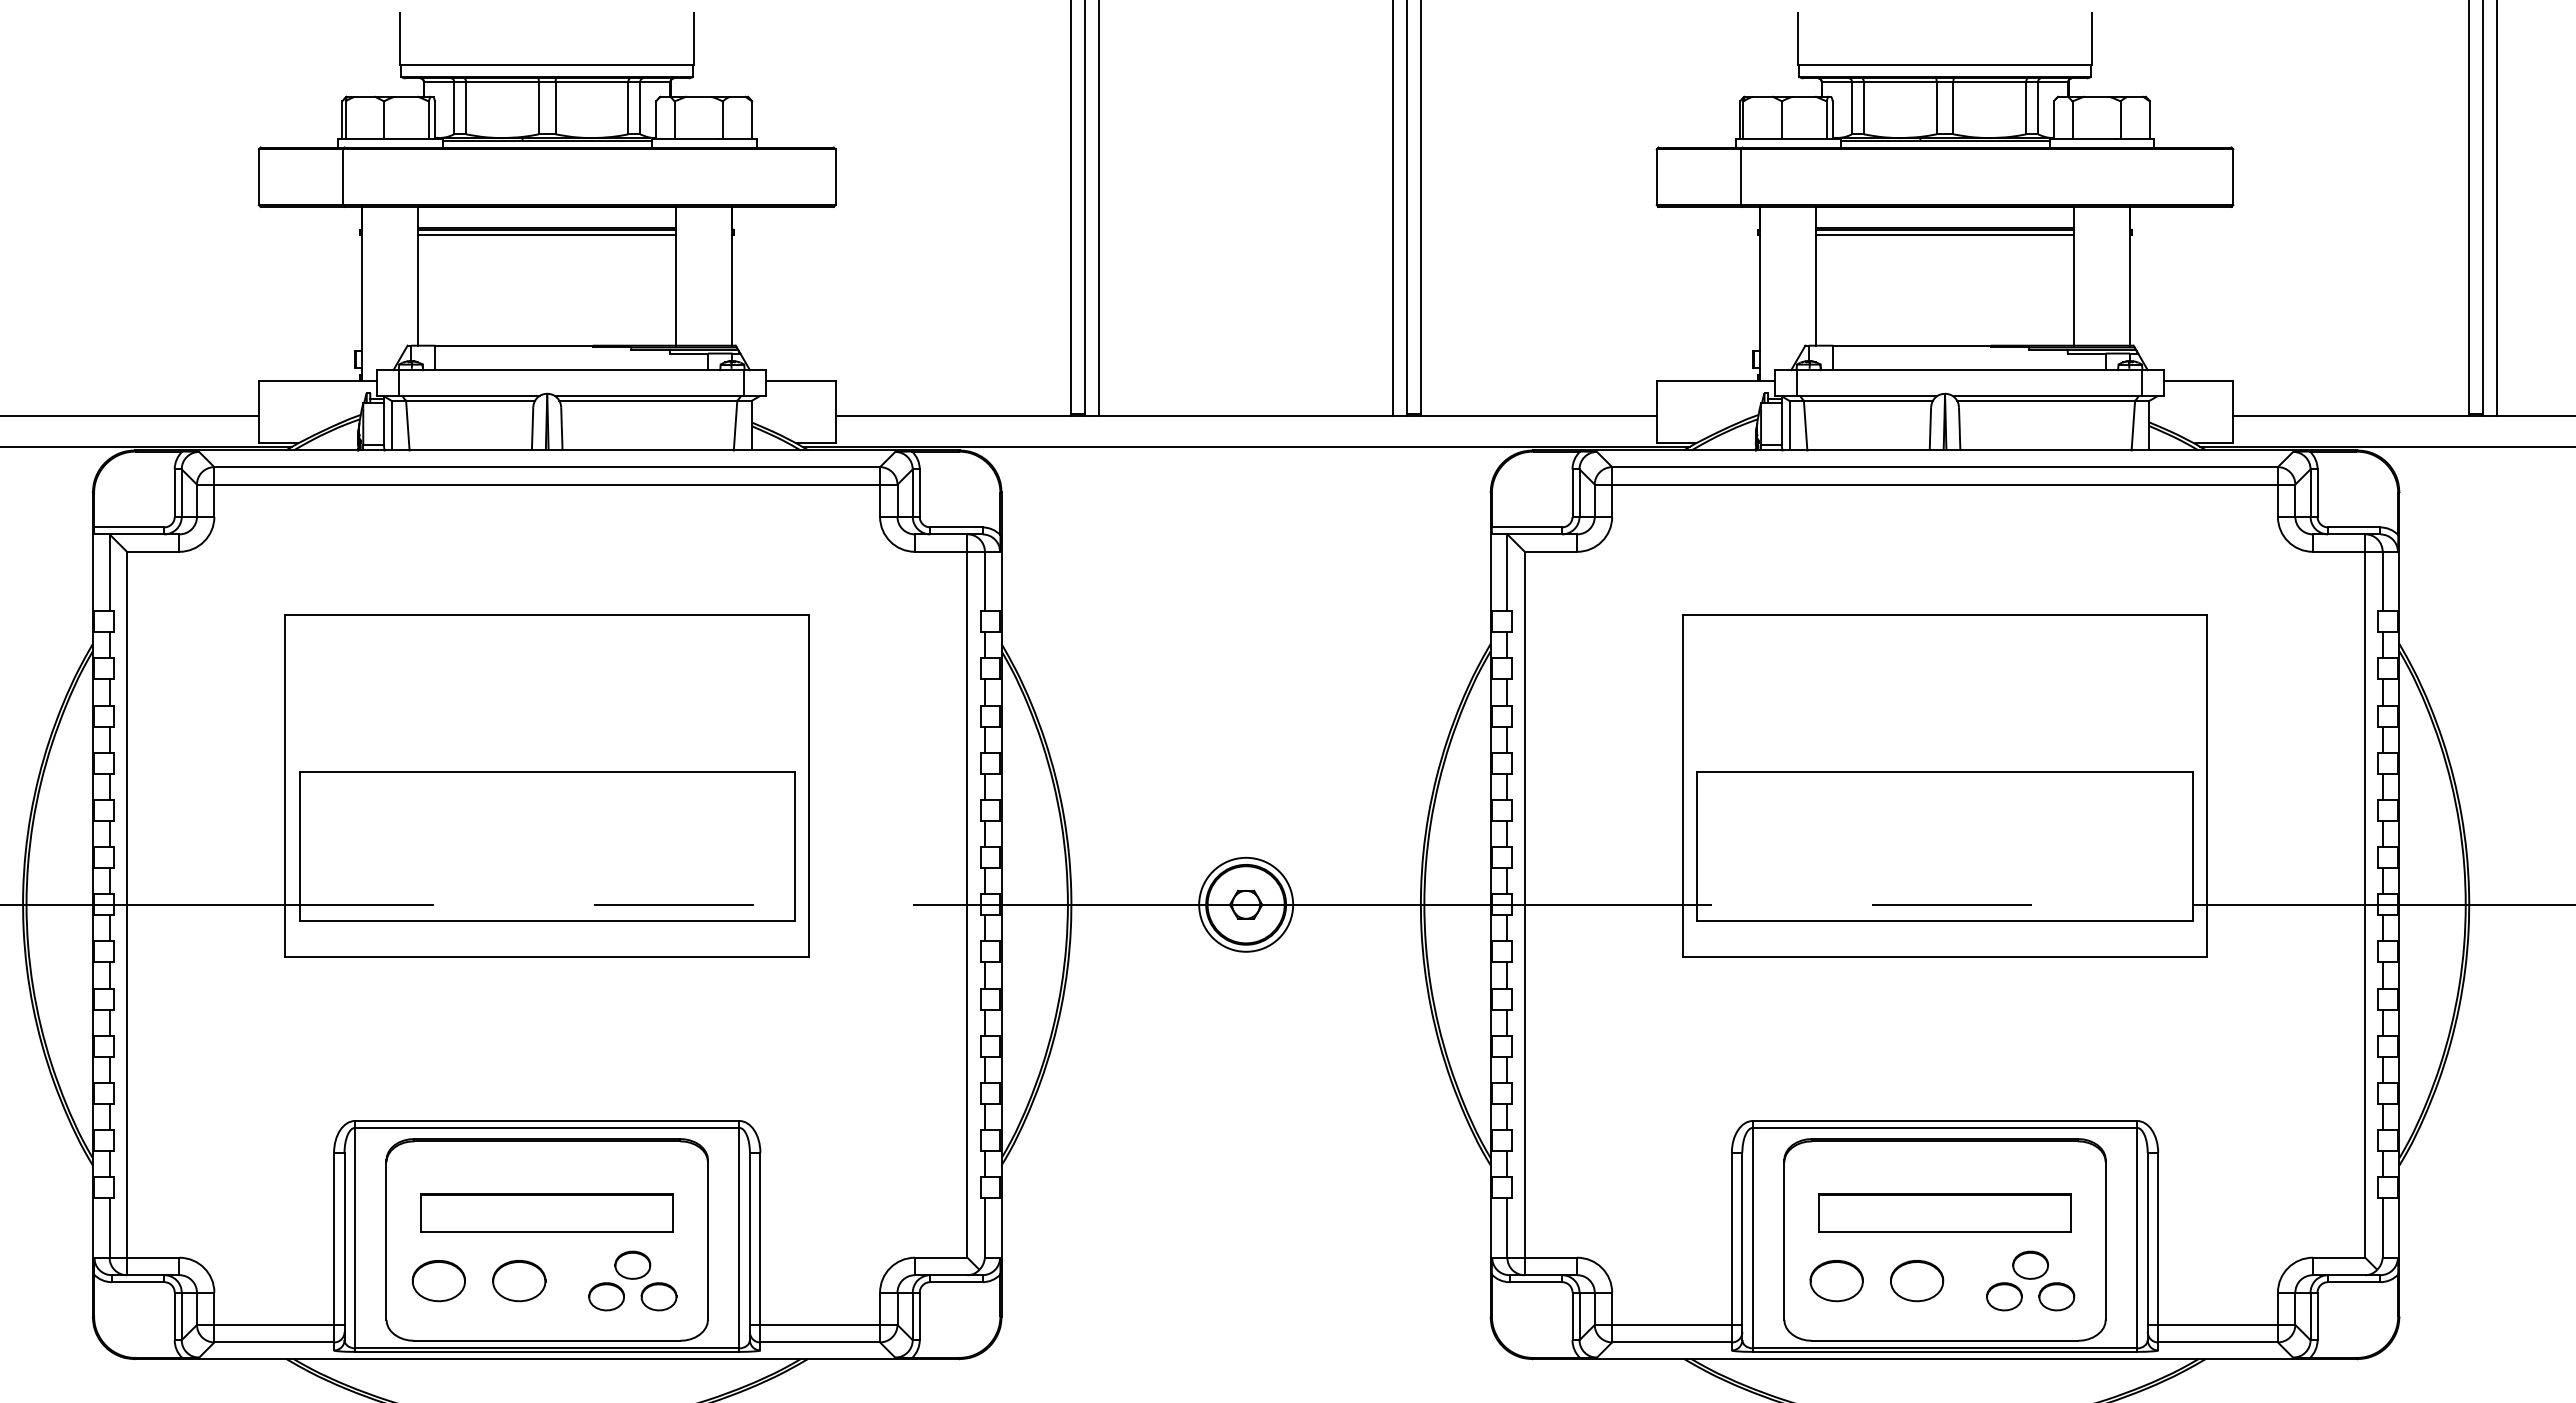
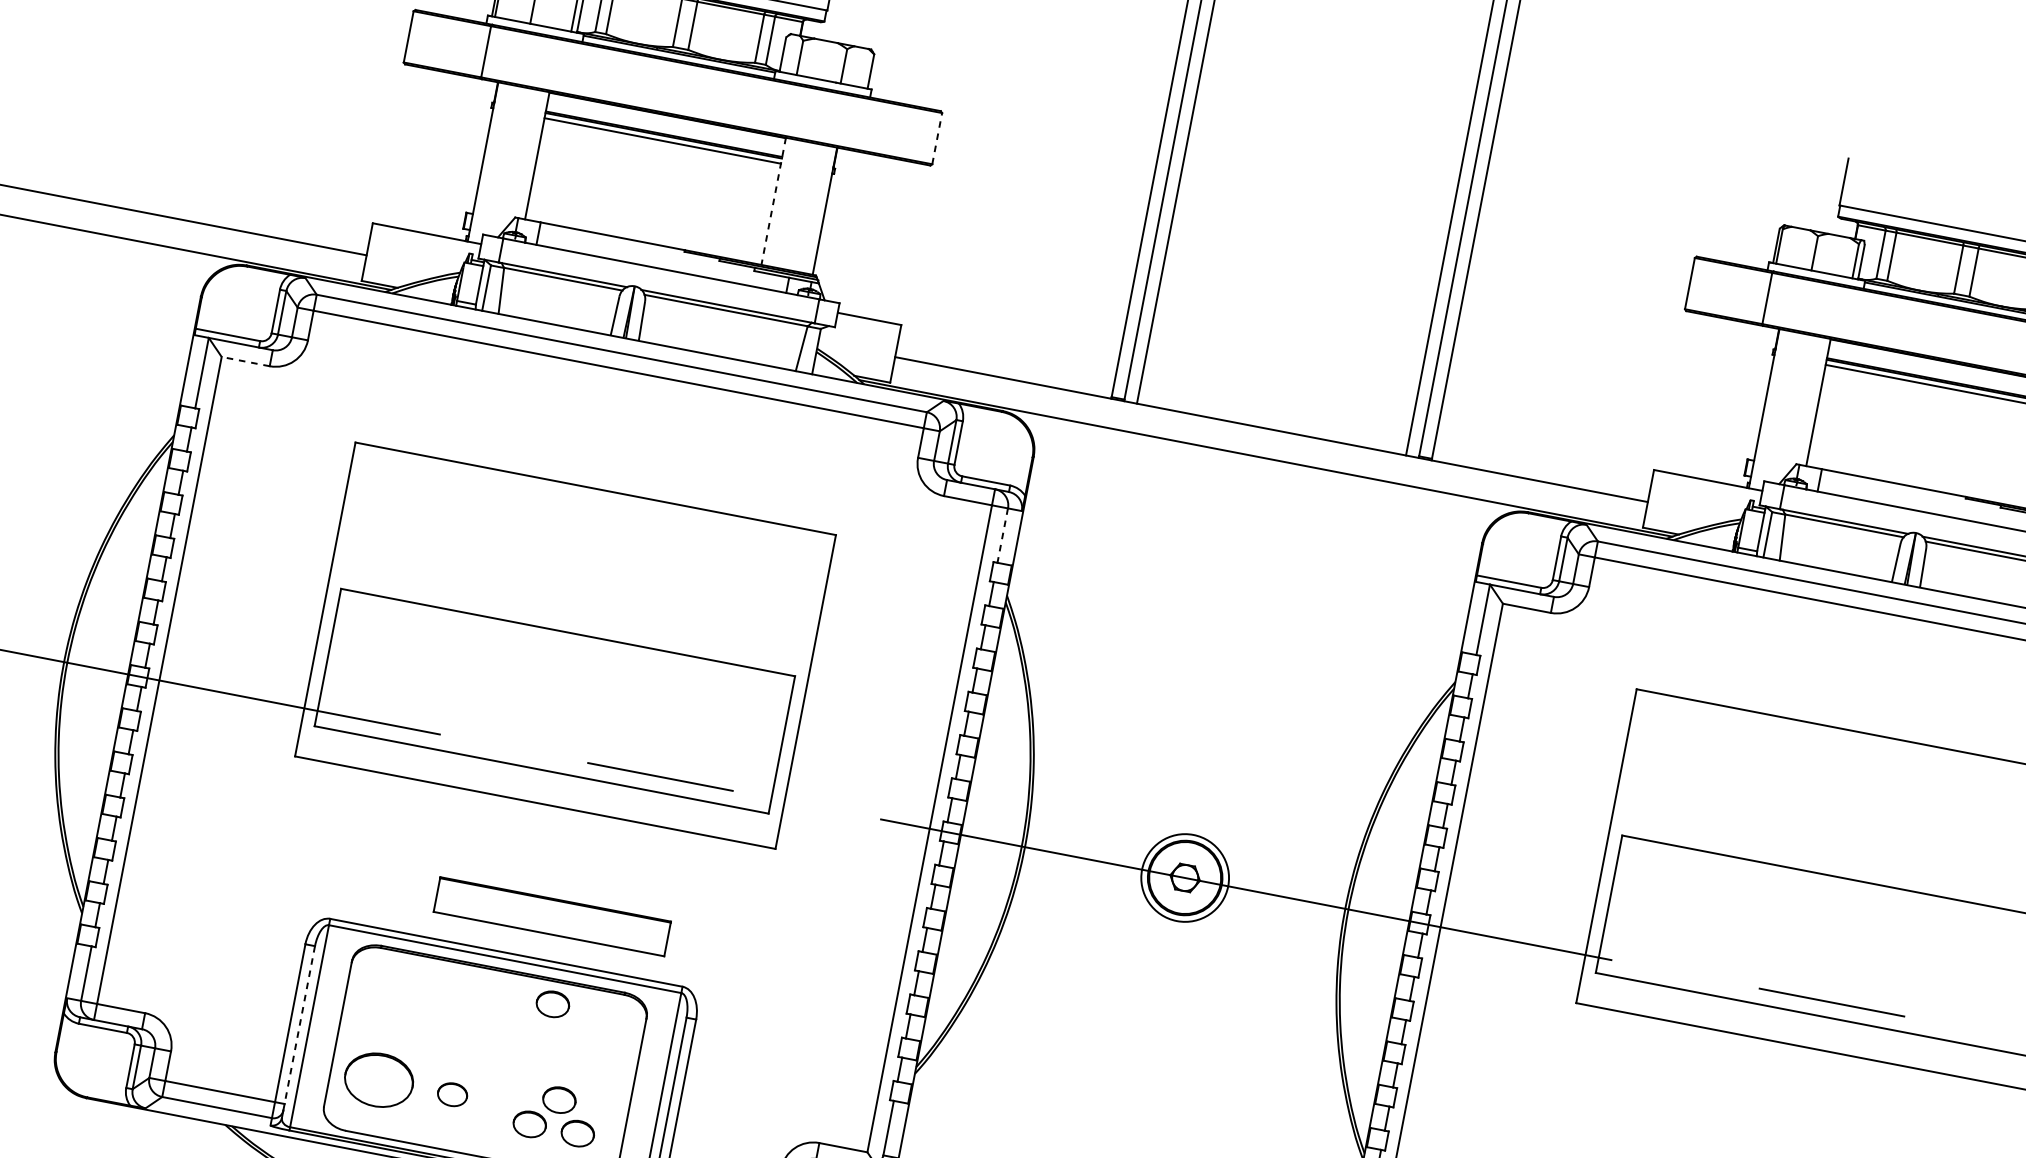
line: (835, 177) -> (937, 138), solid -> dashed
line: (676, 276) -> (773, 201), solid -> dashed
line: (152, 551) -> (245, 361), solid -> dashed
line: (984, 581) -> (1002, 535), solid -> dashed
part: (606, 1165) -> (552, 1004), added
part: (546, 1212) -> (551, 916), moved
line: (344, 1239) -> (299, 1025), solid -> dashed
part: (438, 1281) -> (378, 1080), size x1.4
part: (519, 1281) -> (452, 1095), size x0.6

